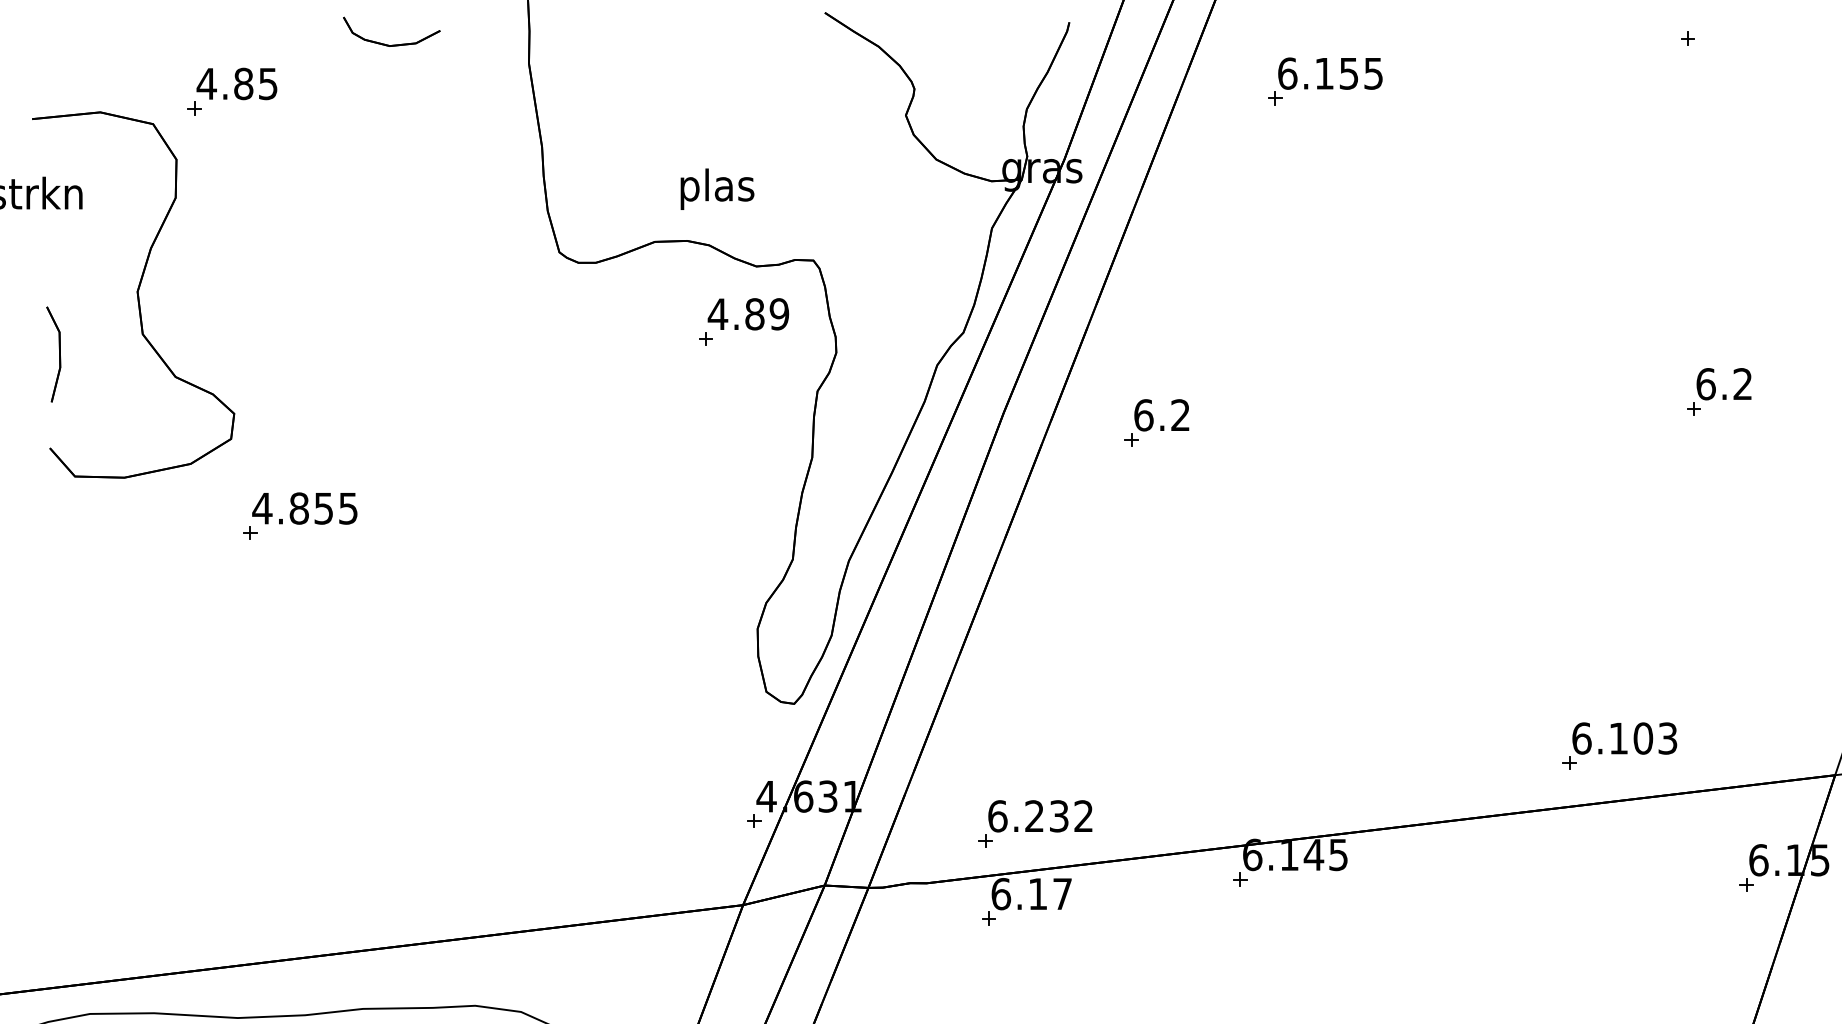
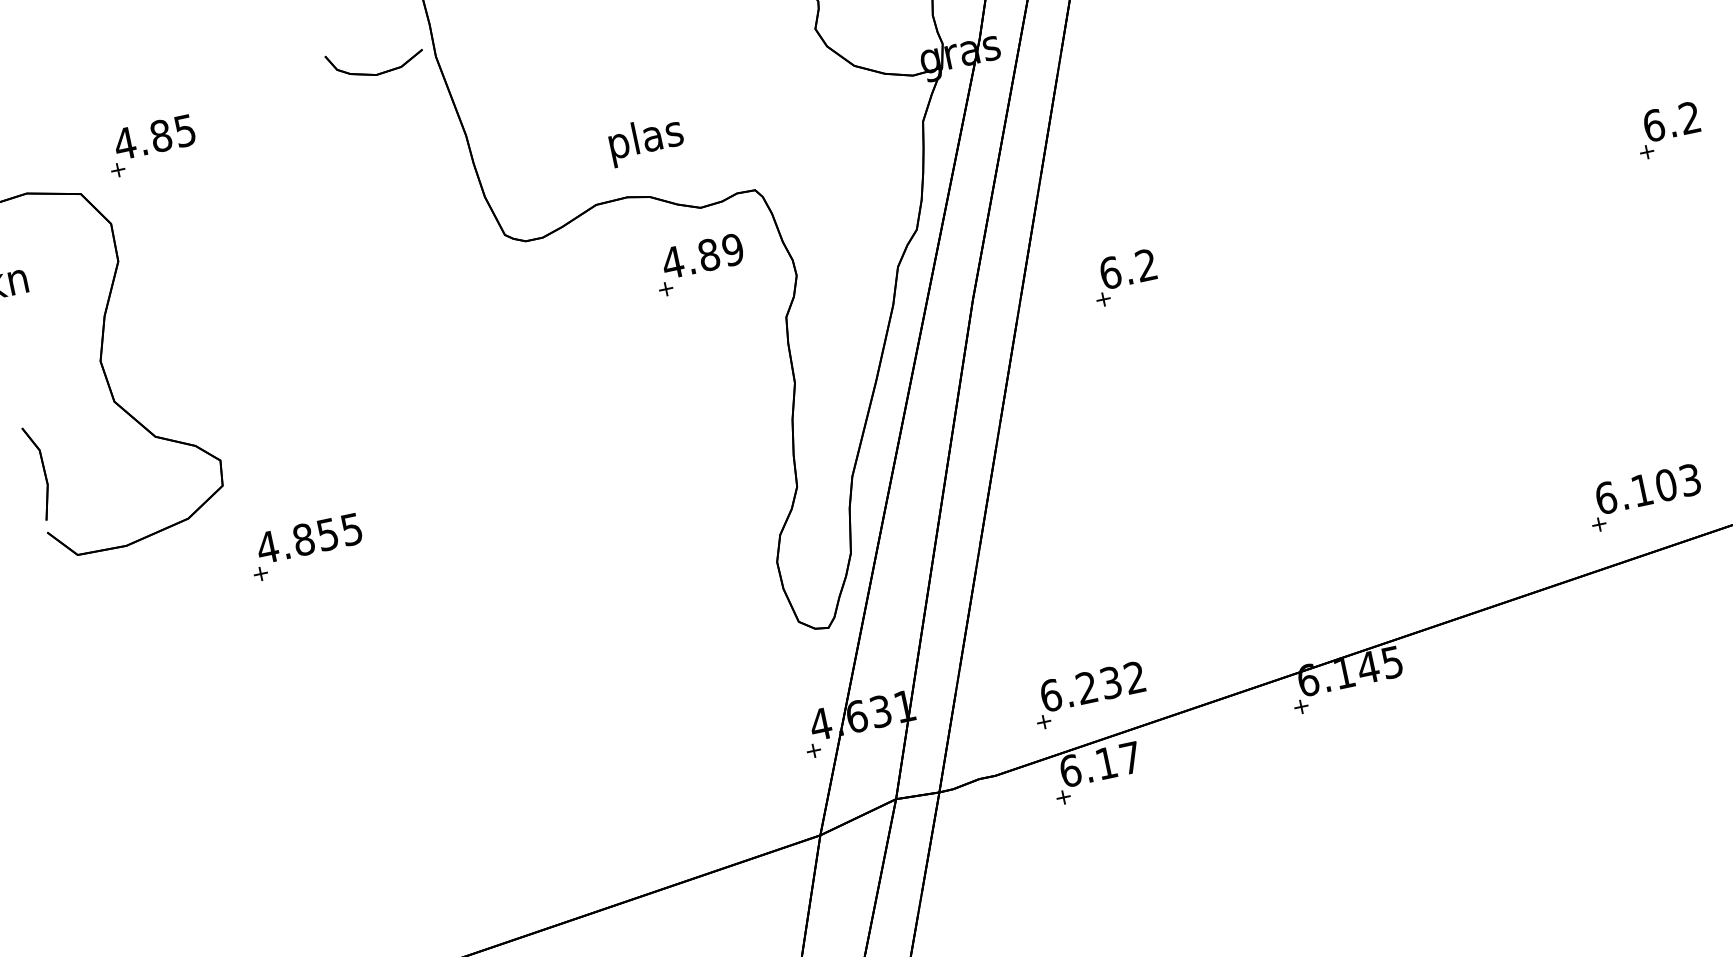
part: (392, 44) -> (378, 72), moved
part: (53, 354) -> (38, 473), moved

